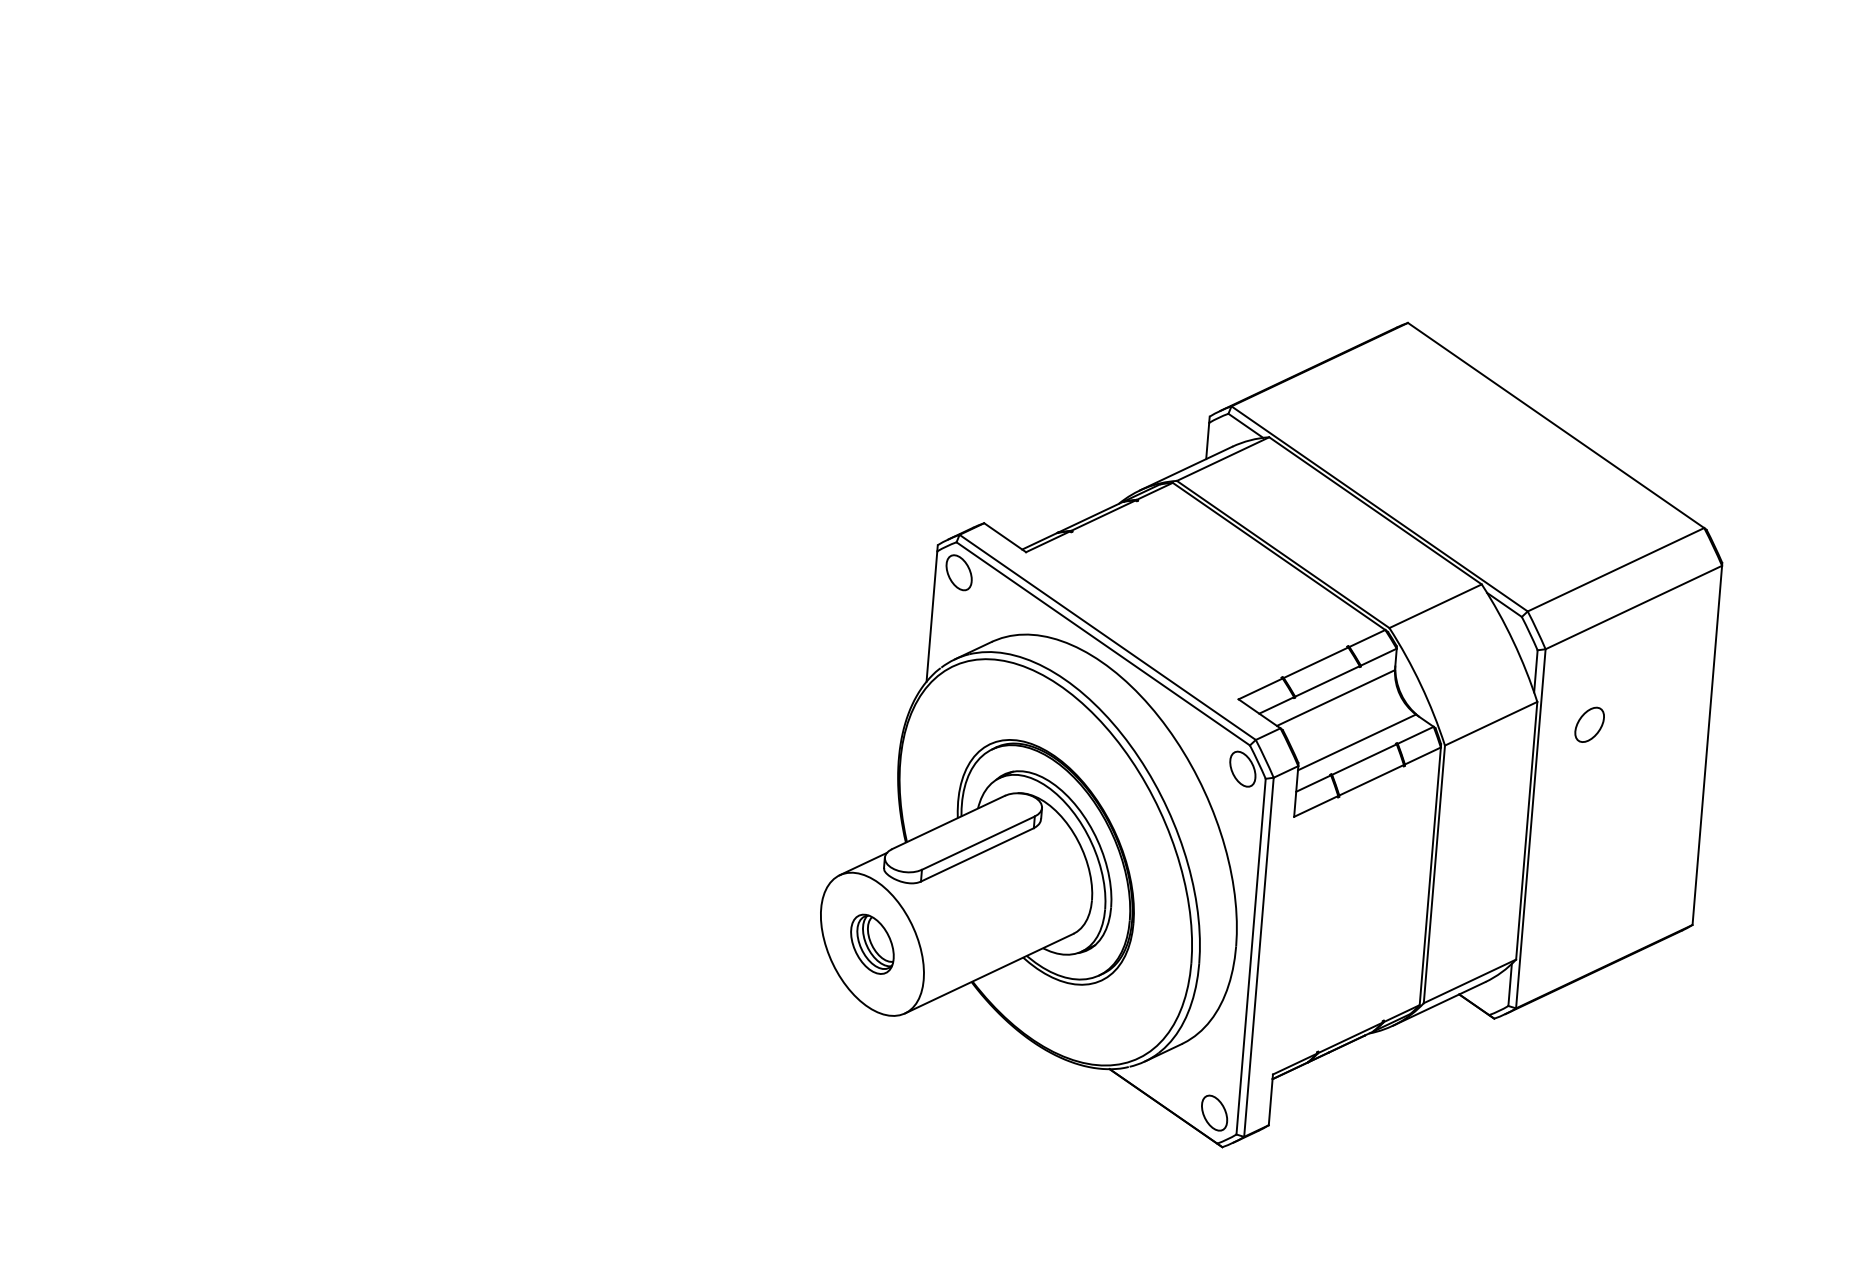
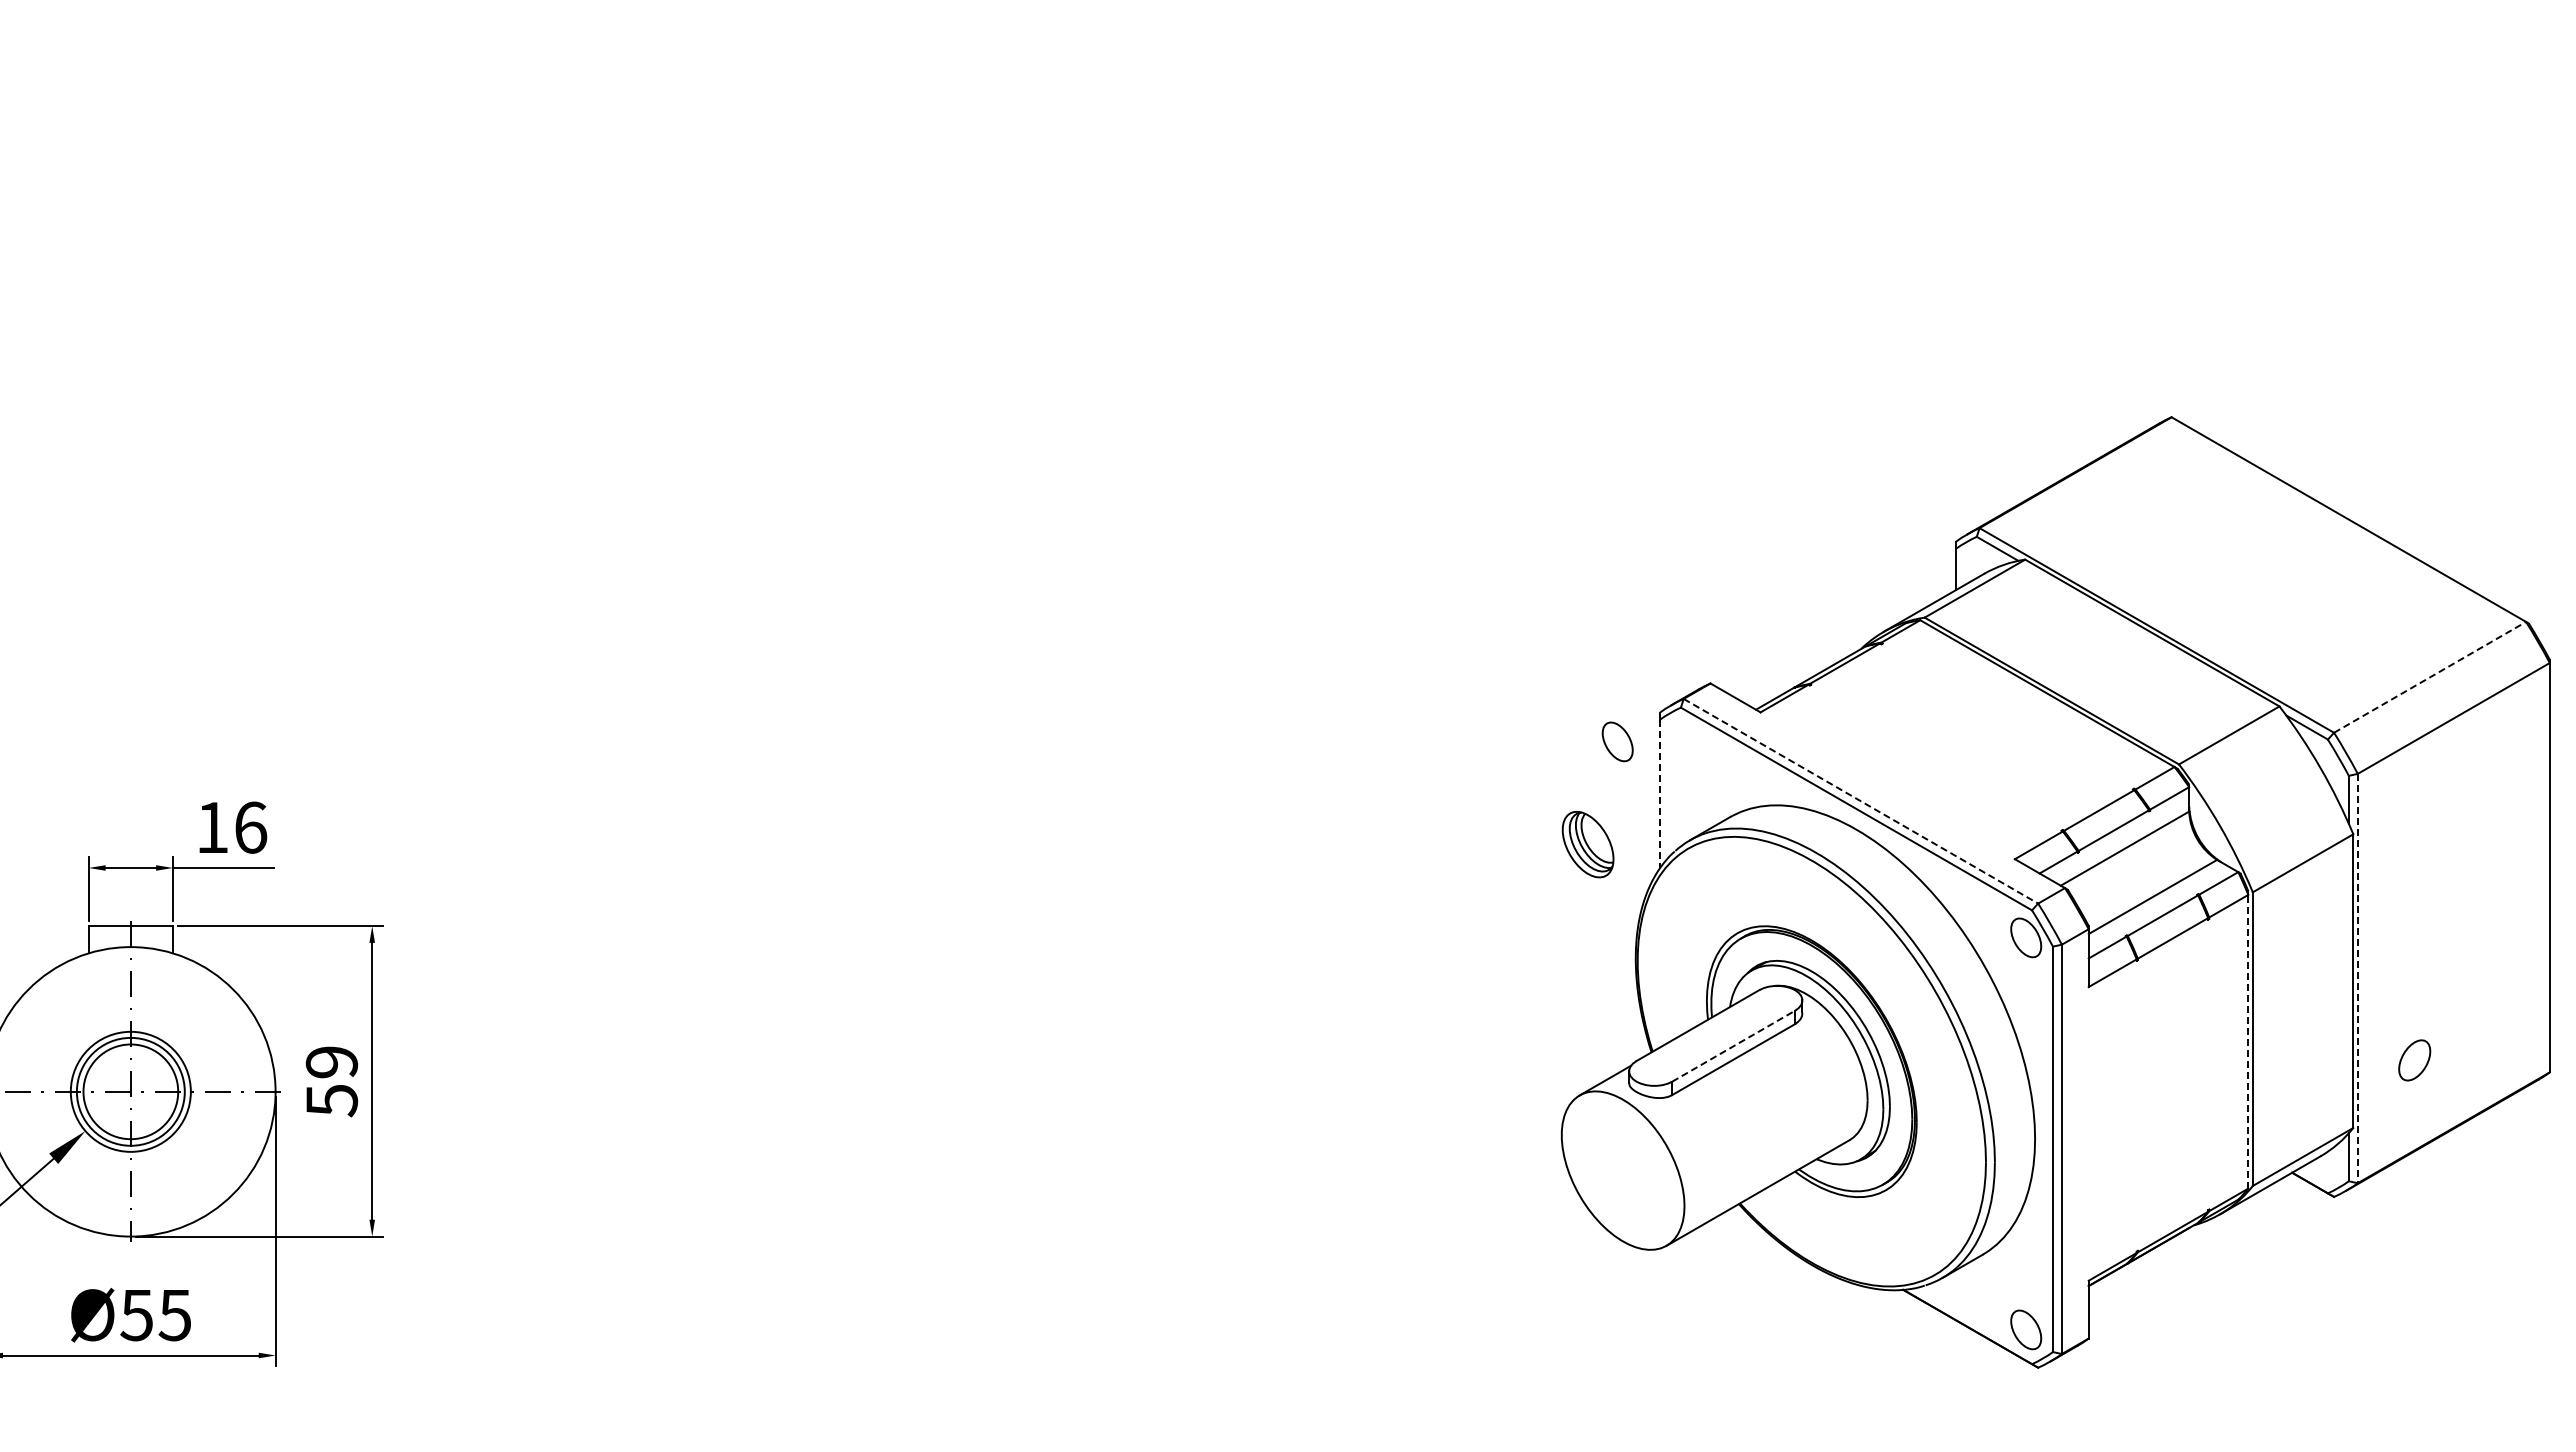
line: (1616, 569) -> (2430, 677), solid -> dashed
part: (958, 572) -> (1617, 741), moved
line: (931, 616) -> (1659, 794), solid -> dashed
line: (1107, 637) -> (1860, 801), solid -> dashed
part: (1589, 724) -> (2414, 1060), moved
line: (1530, 828) -> (2357, 978), solid -> dashed
line: (978, 843) -> (1733, 1046), solid -> dashed
line: (1430, 876) -> (2248, 1041), solid -> dashed
part: (871, 944) -> (1587, 844), moved

